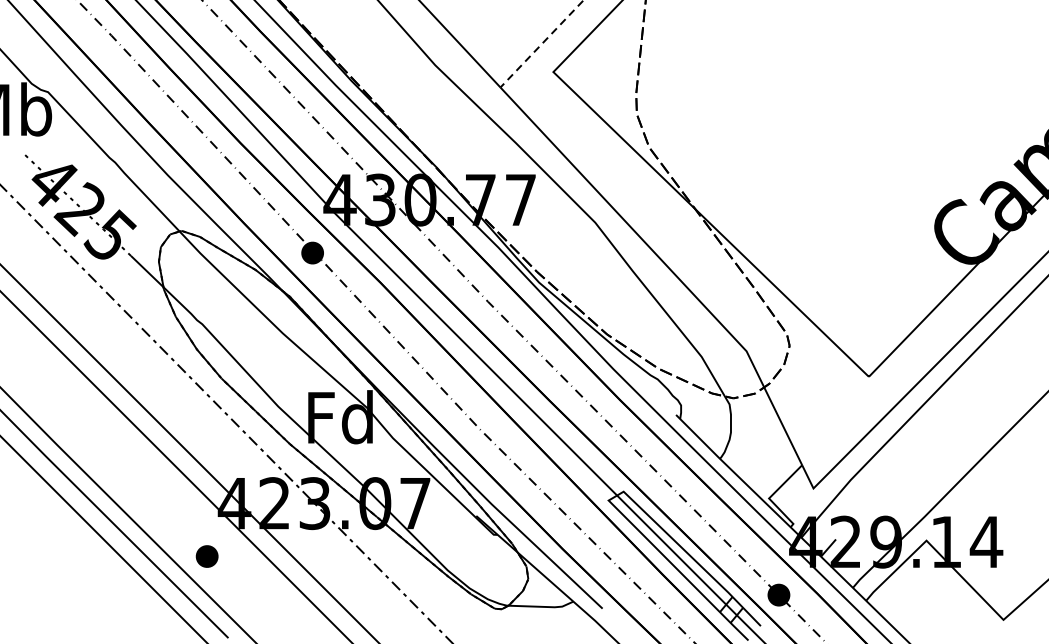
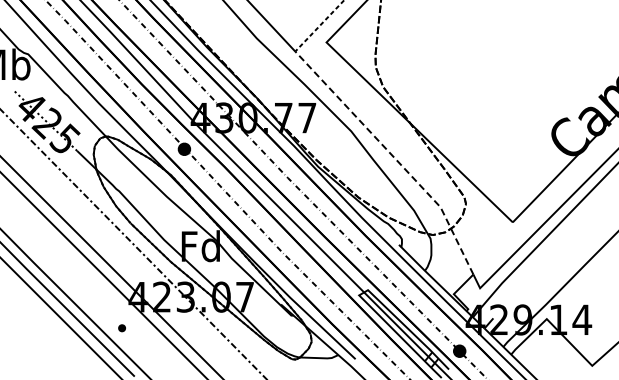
line: (666, 266) -> (393, 157), solid -> dashed
part: (206, 554) -> (121, 327), size x0.6

